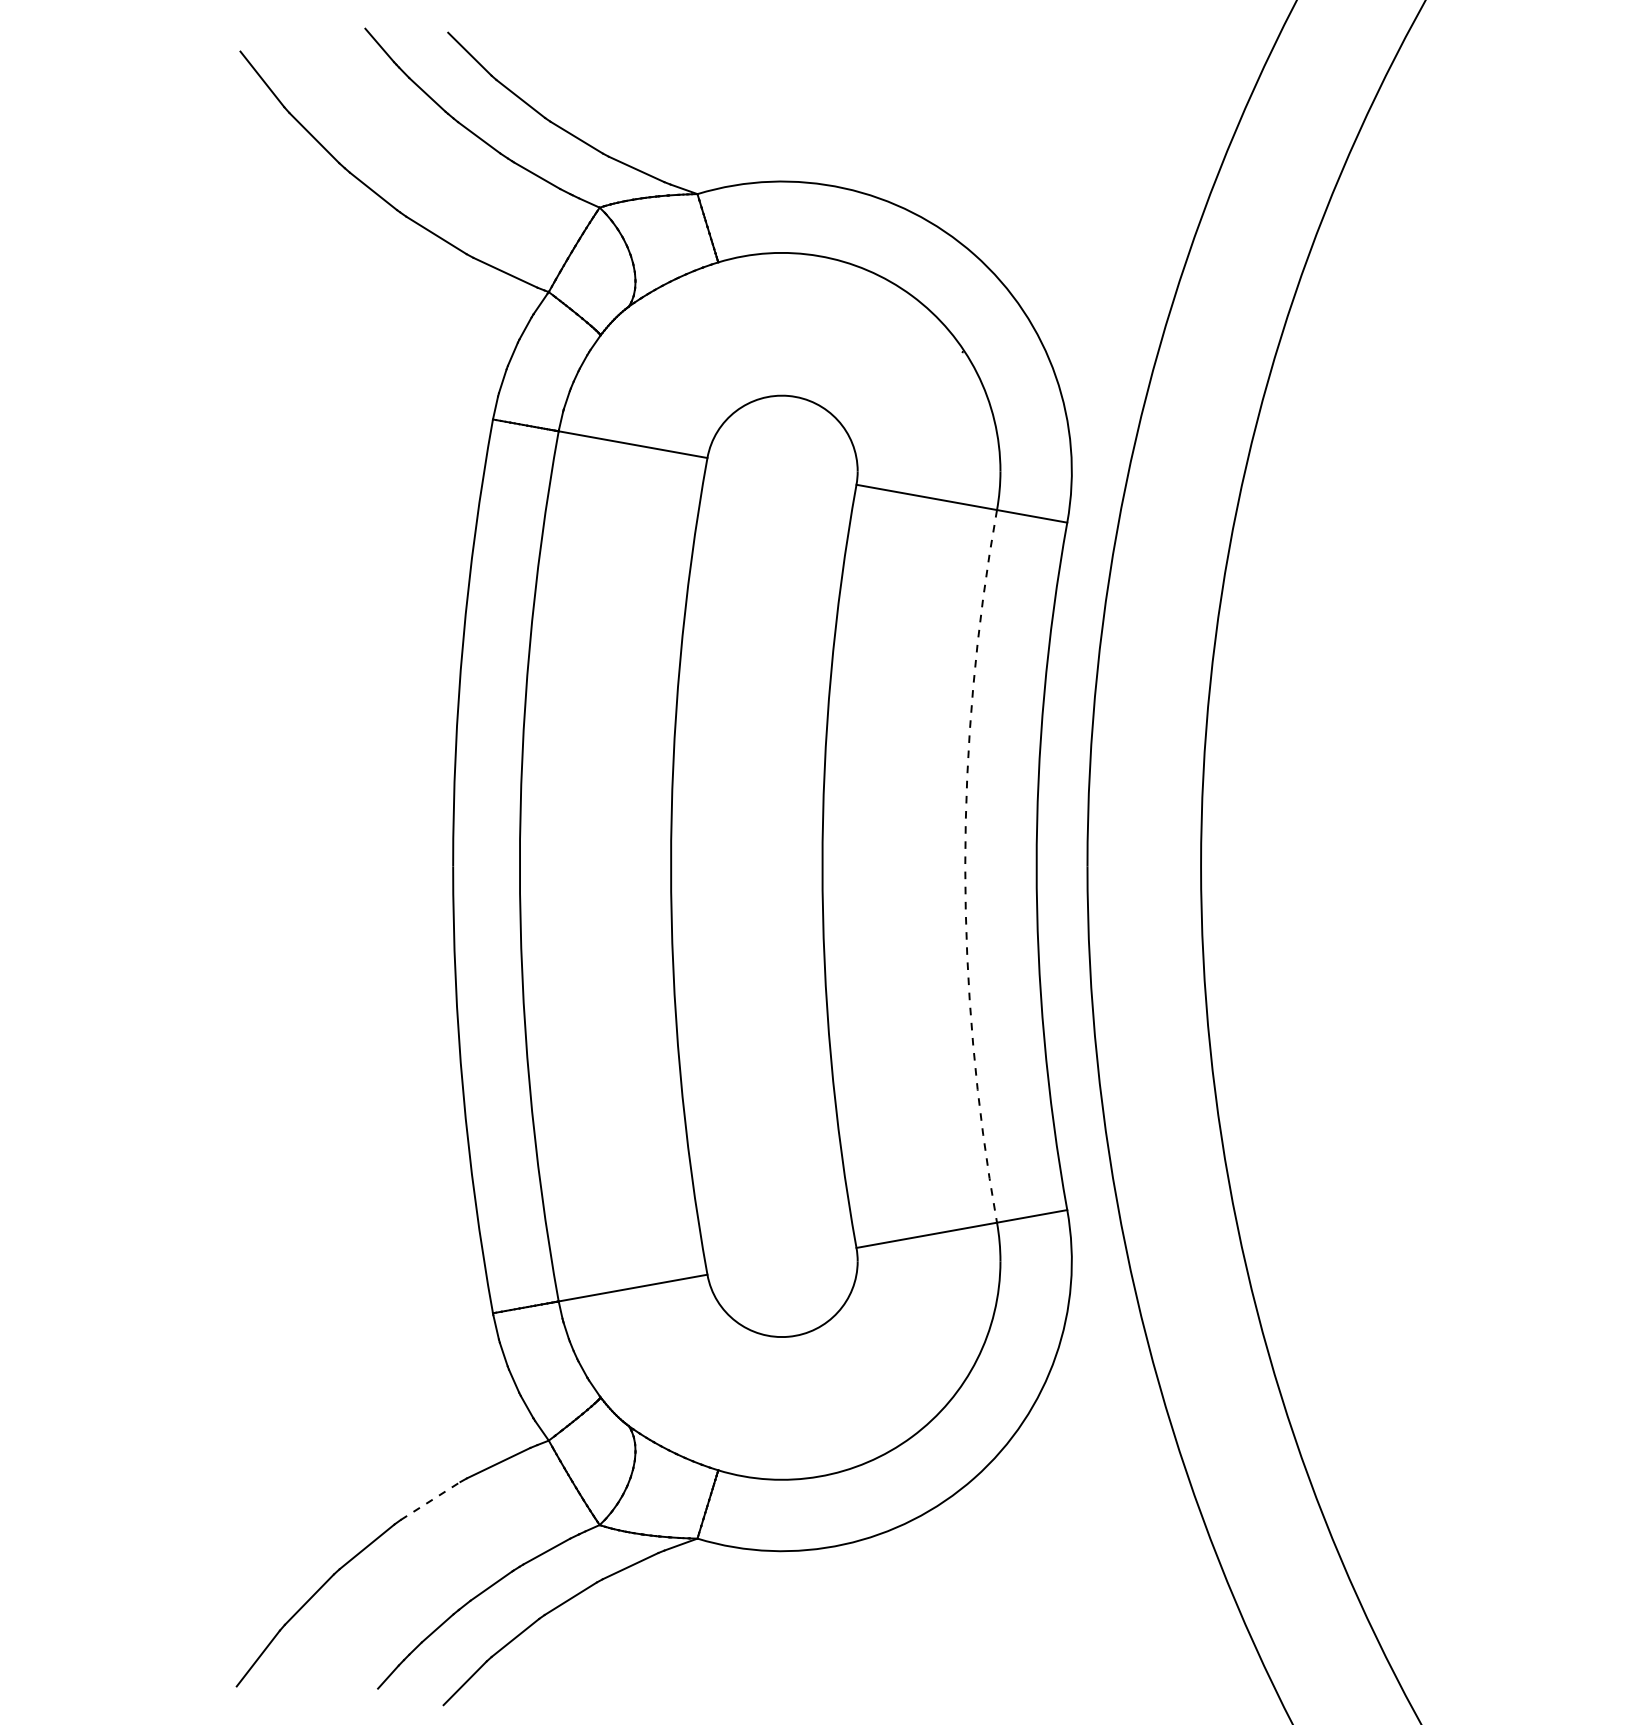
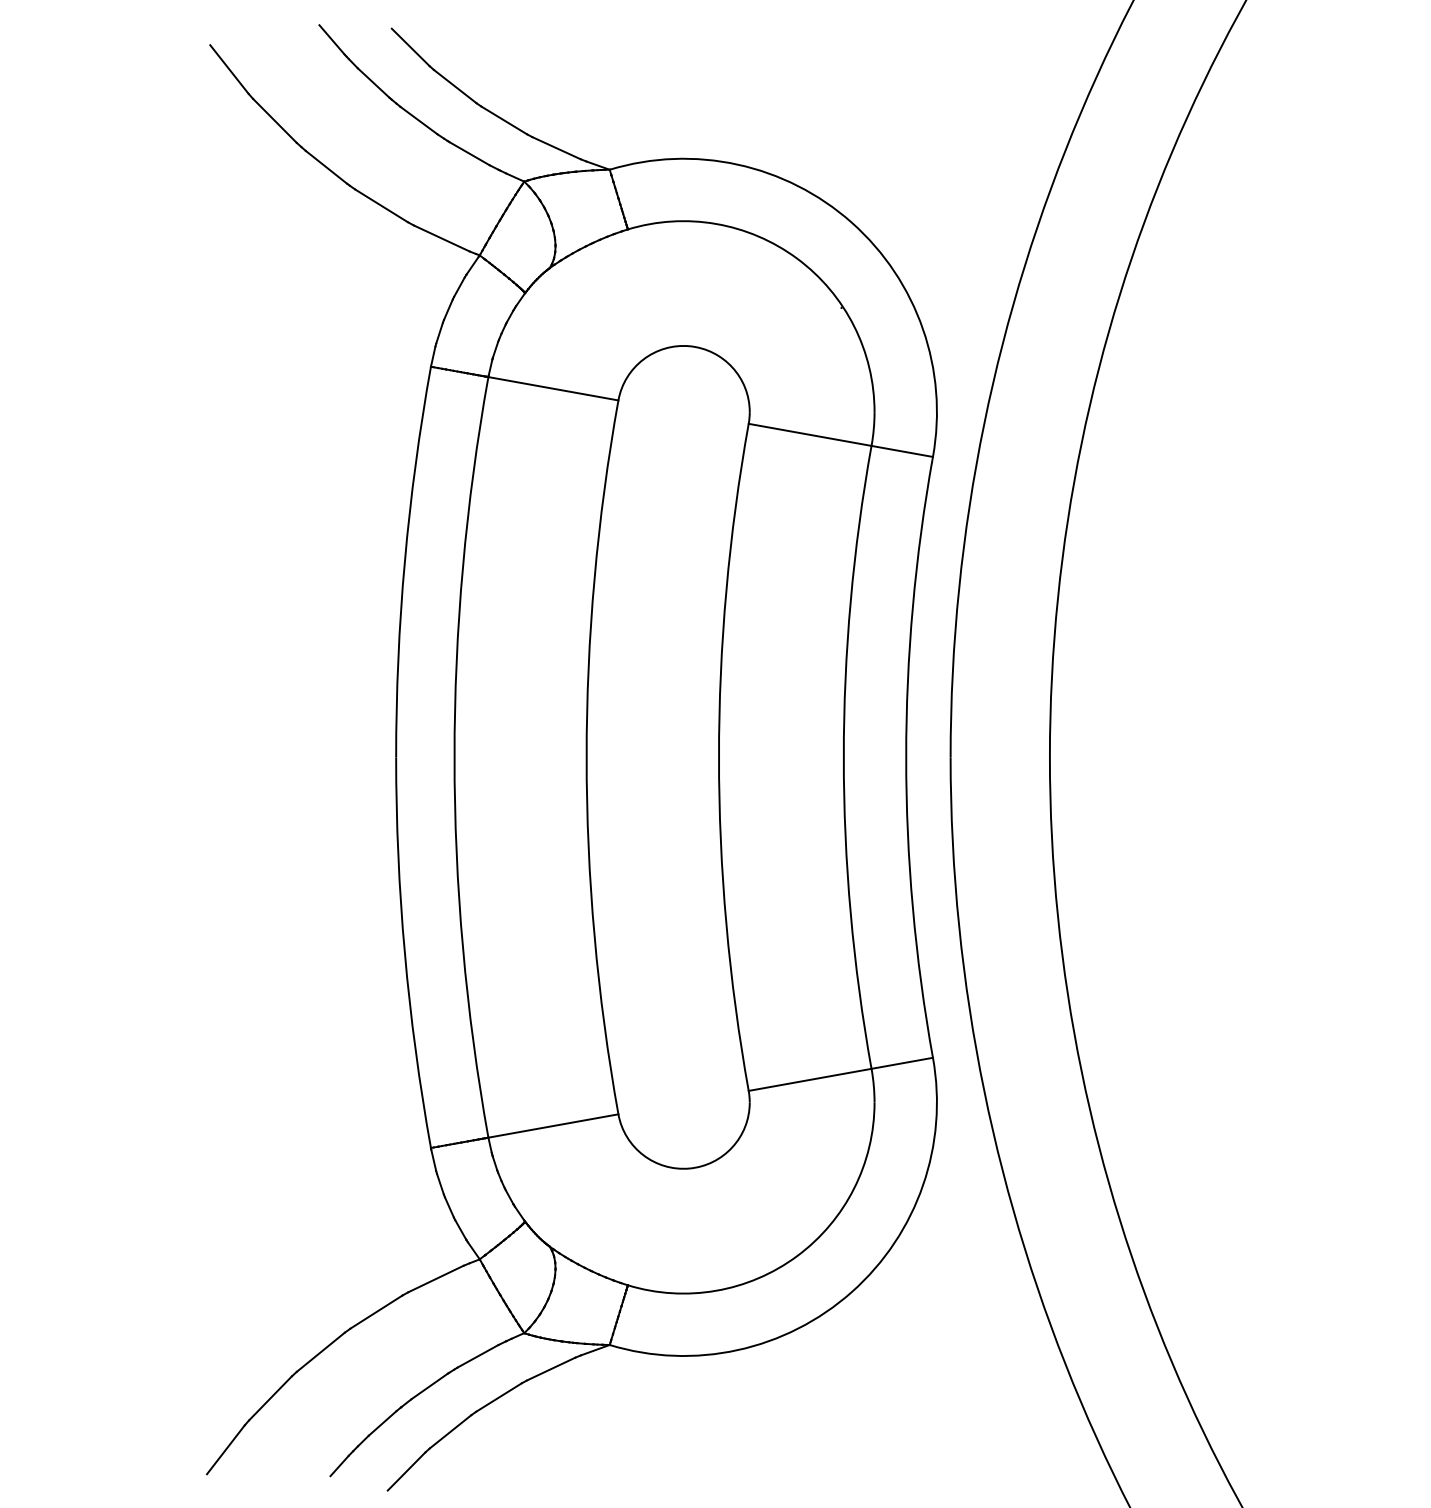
arc: (965, 866) -> (843, 757), dashed -> solid
line: (431, 1500) -> (377, 1311), dashed -> solid

